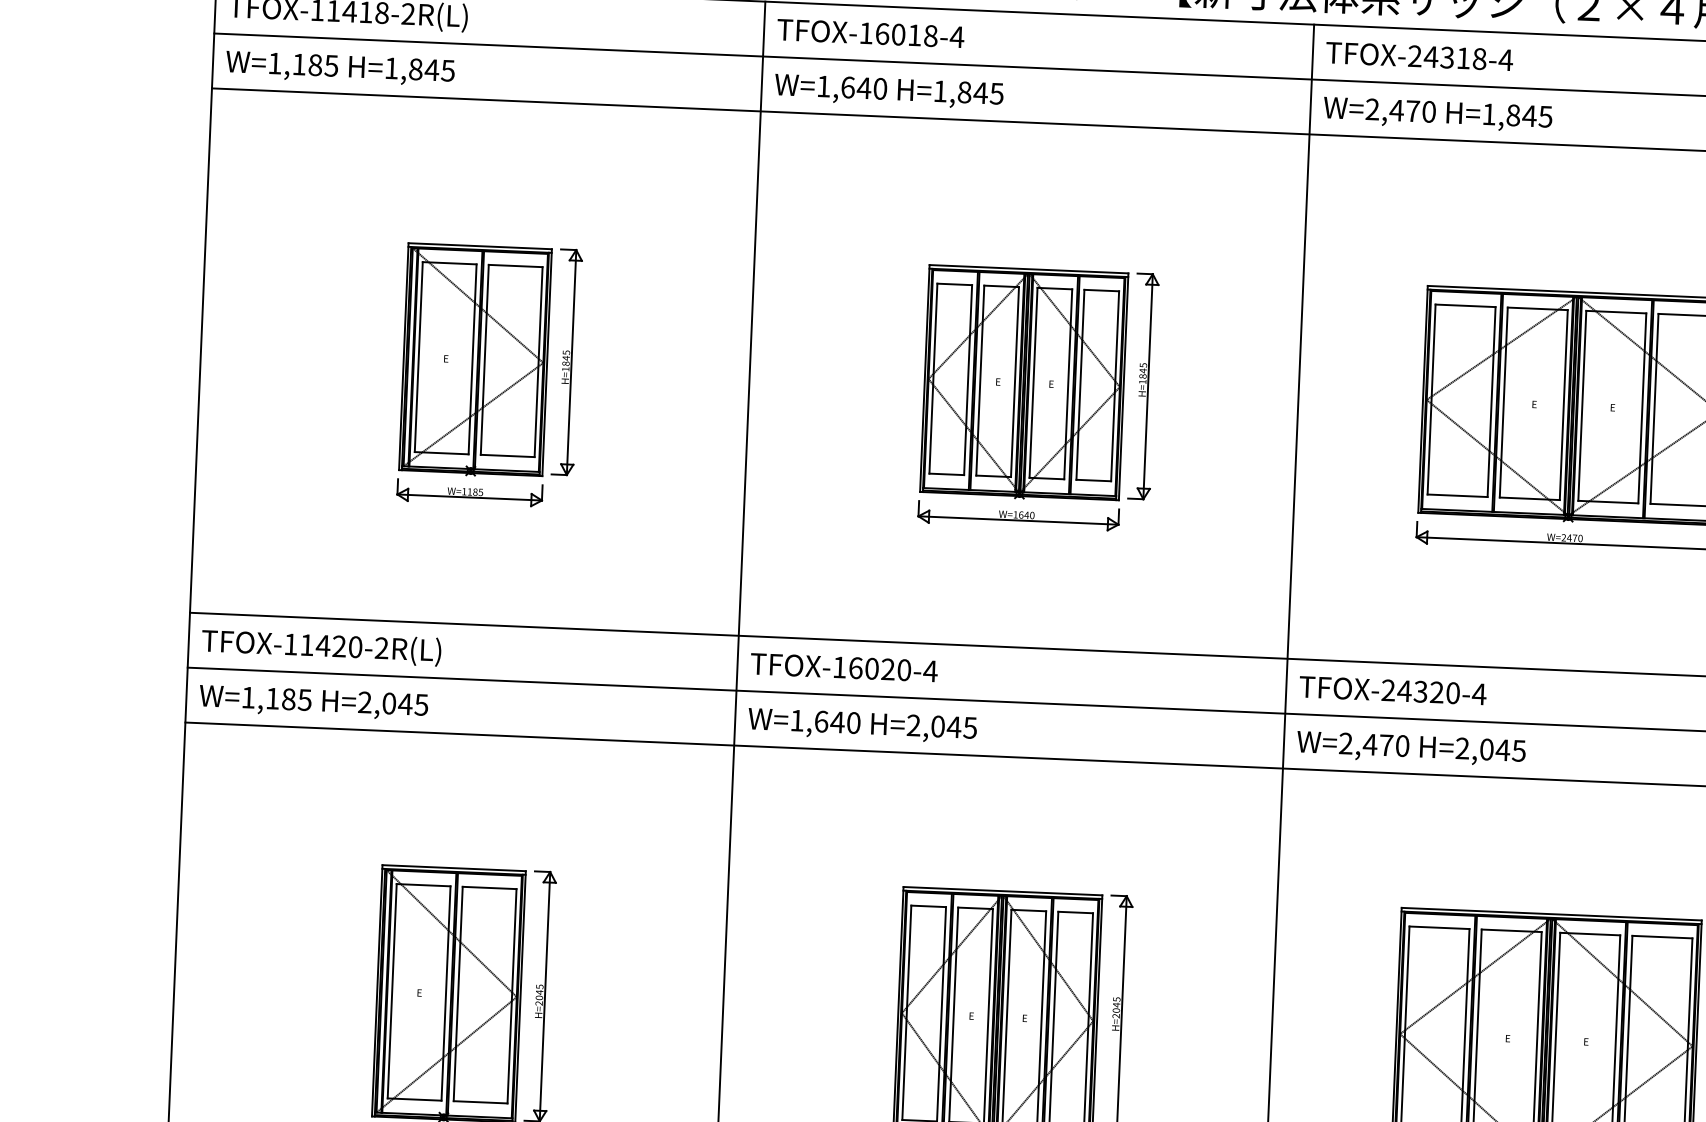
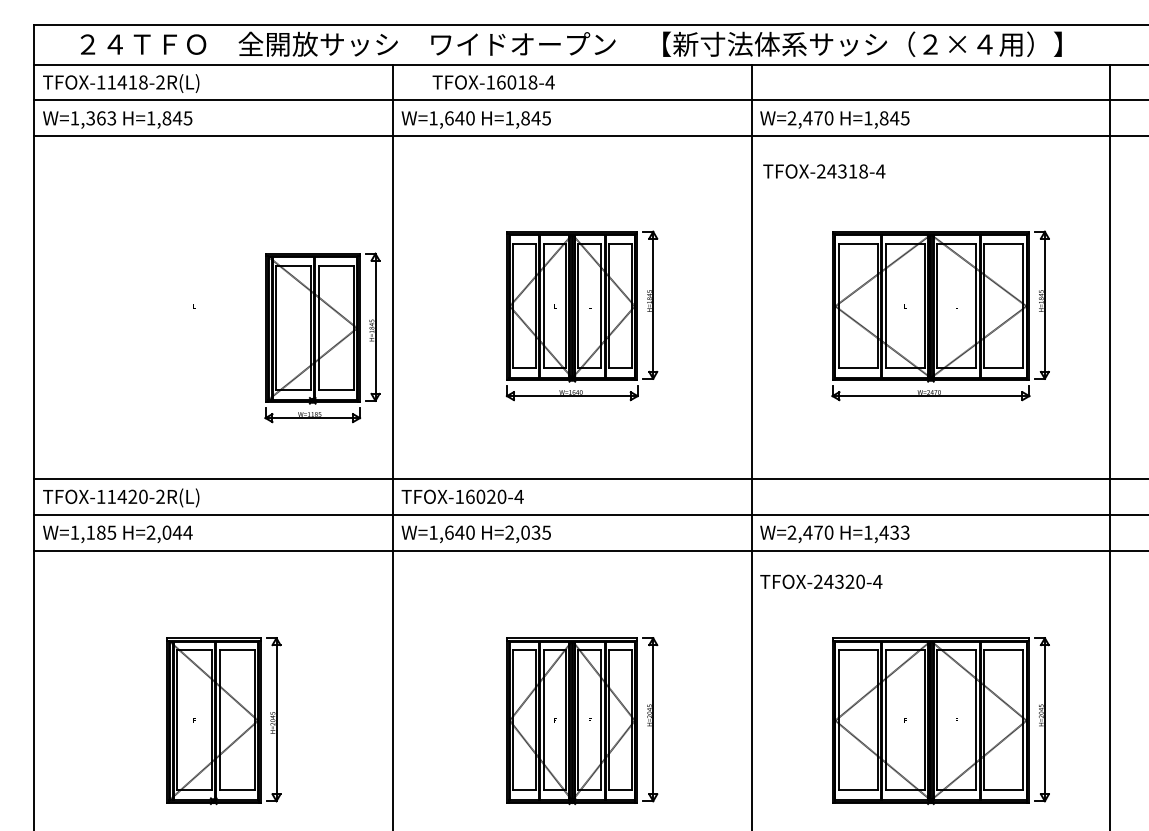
text: (870, 33) -> (493, 82), moved
text: (1419, 56) -> (824, 171), moved
text: (315, 65) -> (101, 118), W=1,185 -> W=1,363
part: (489, 374) -> (322, 337), moved
text: (1393, 690) -> (821, 581), moved
text: (420, 704) -> (187, 532), H=2,045 -> H=2,044
text: (953, 726) -> (535, 532), H=2,045 -> H=2,035
text: (1490, 749) -> (886, 532), H=2,045 -> H=1,433

